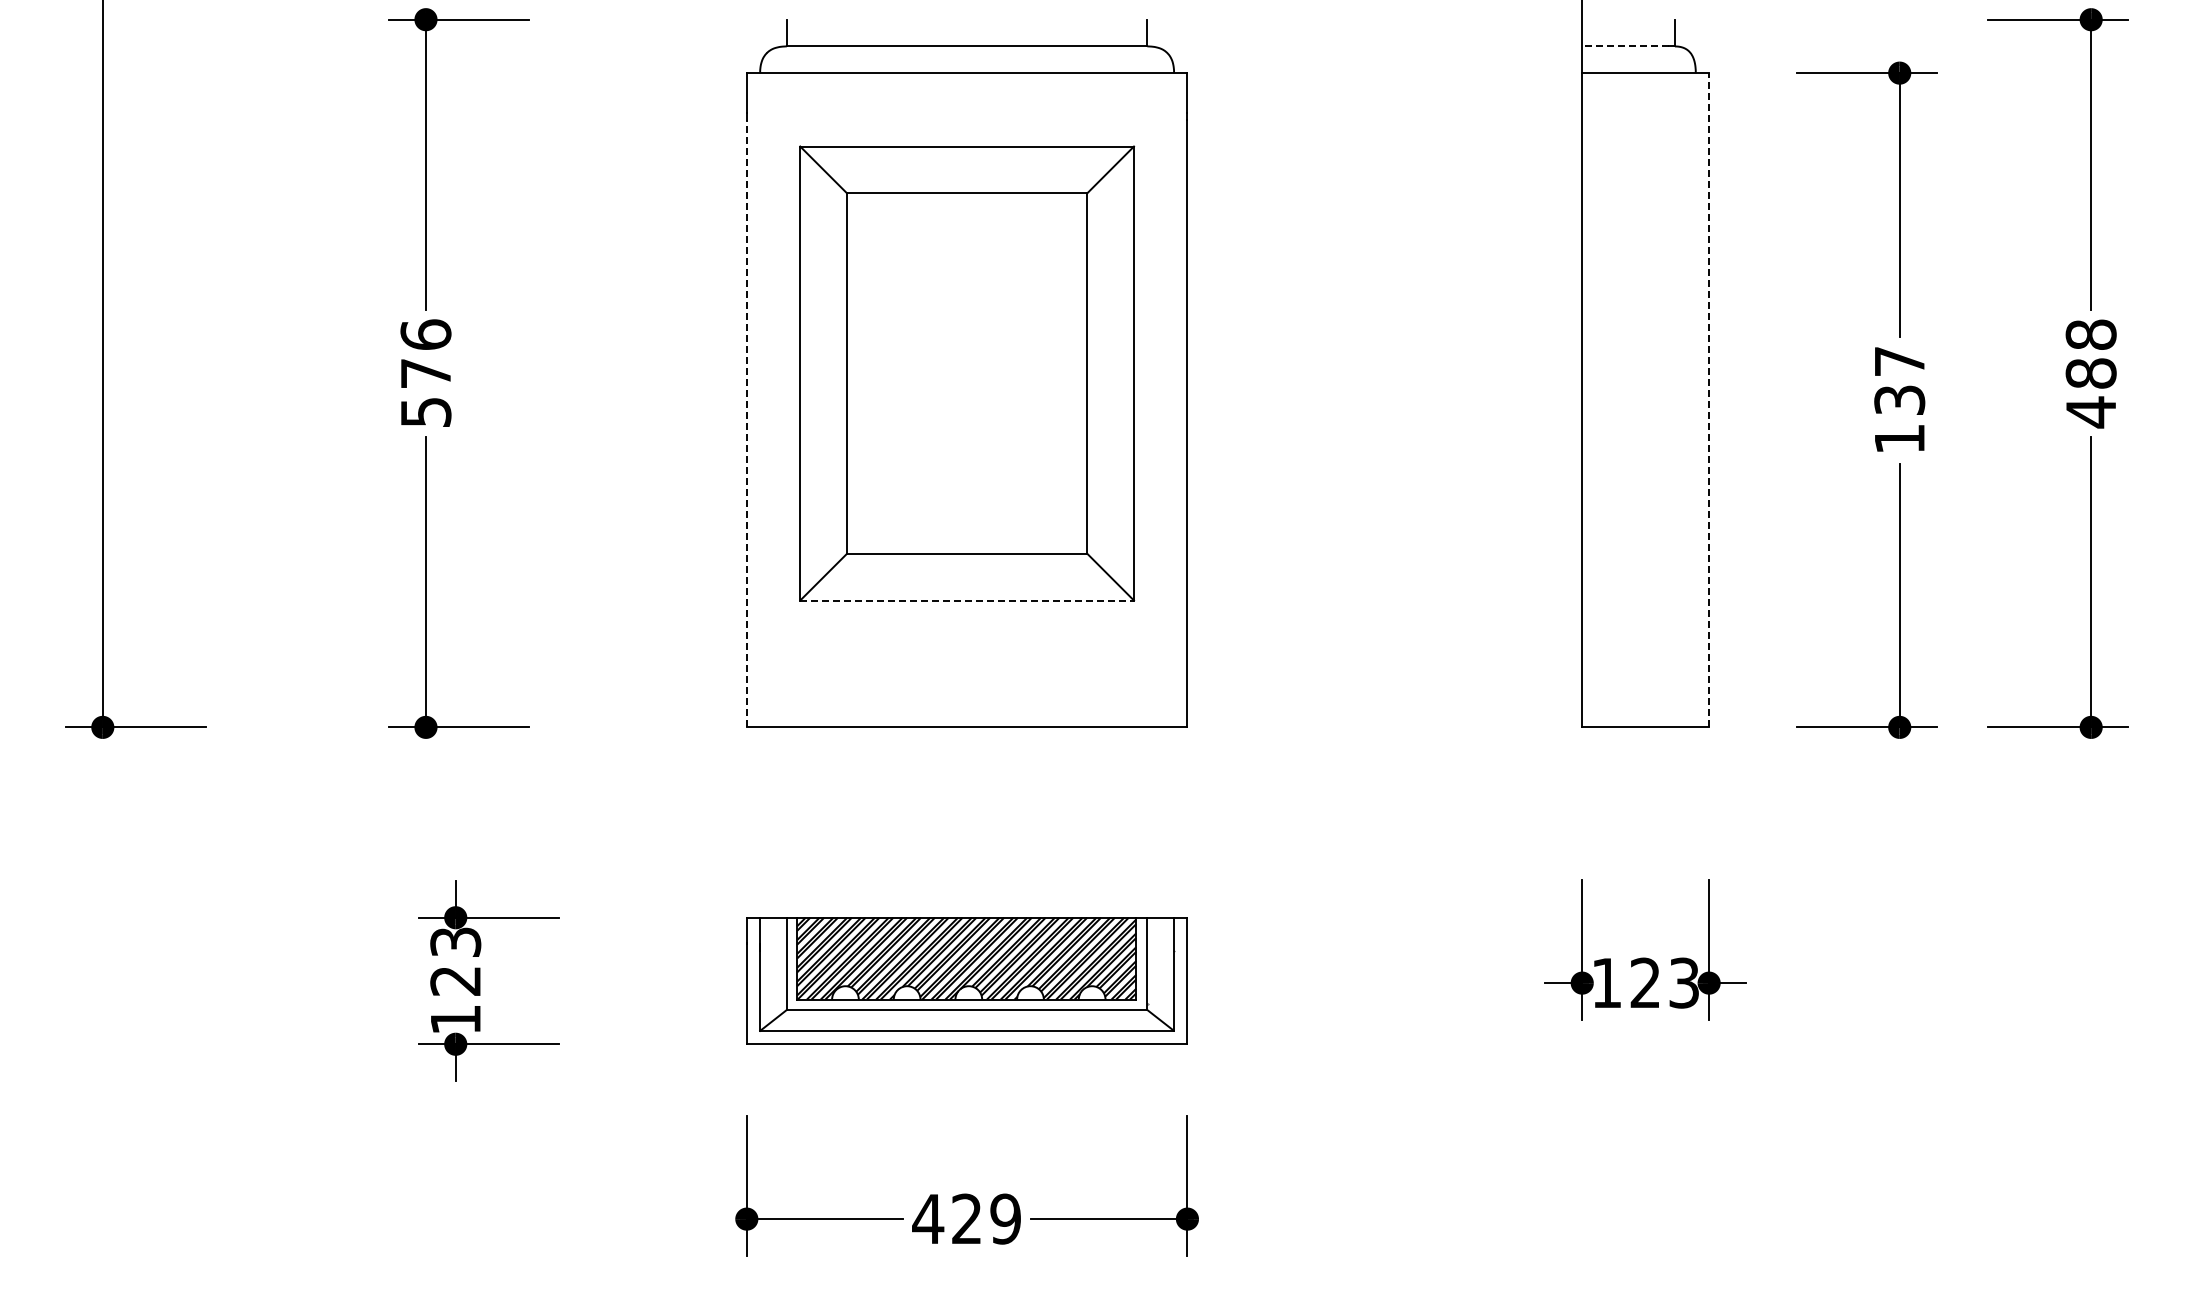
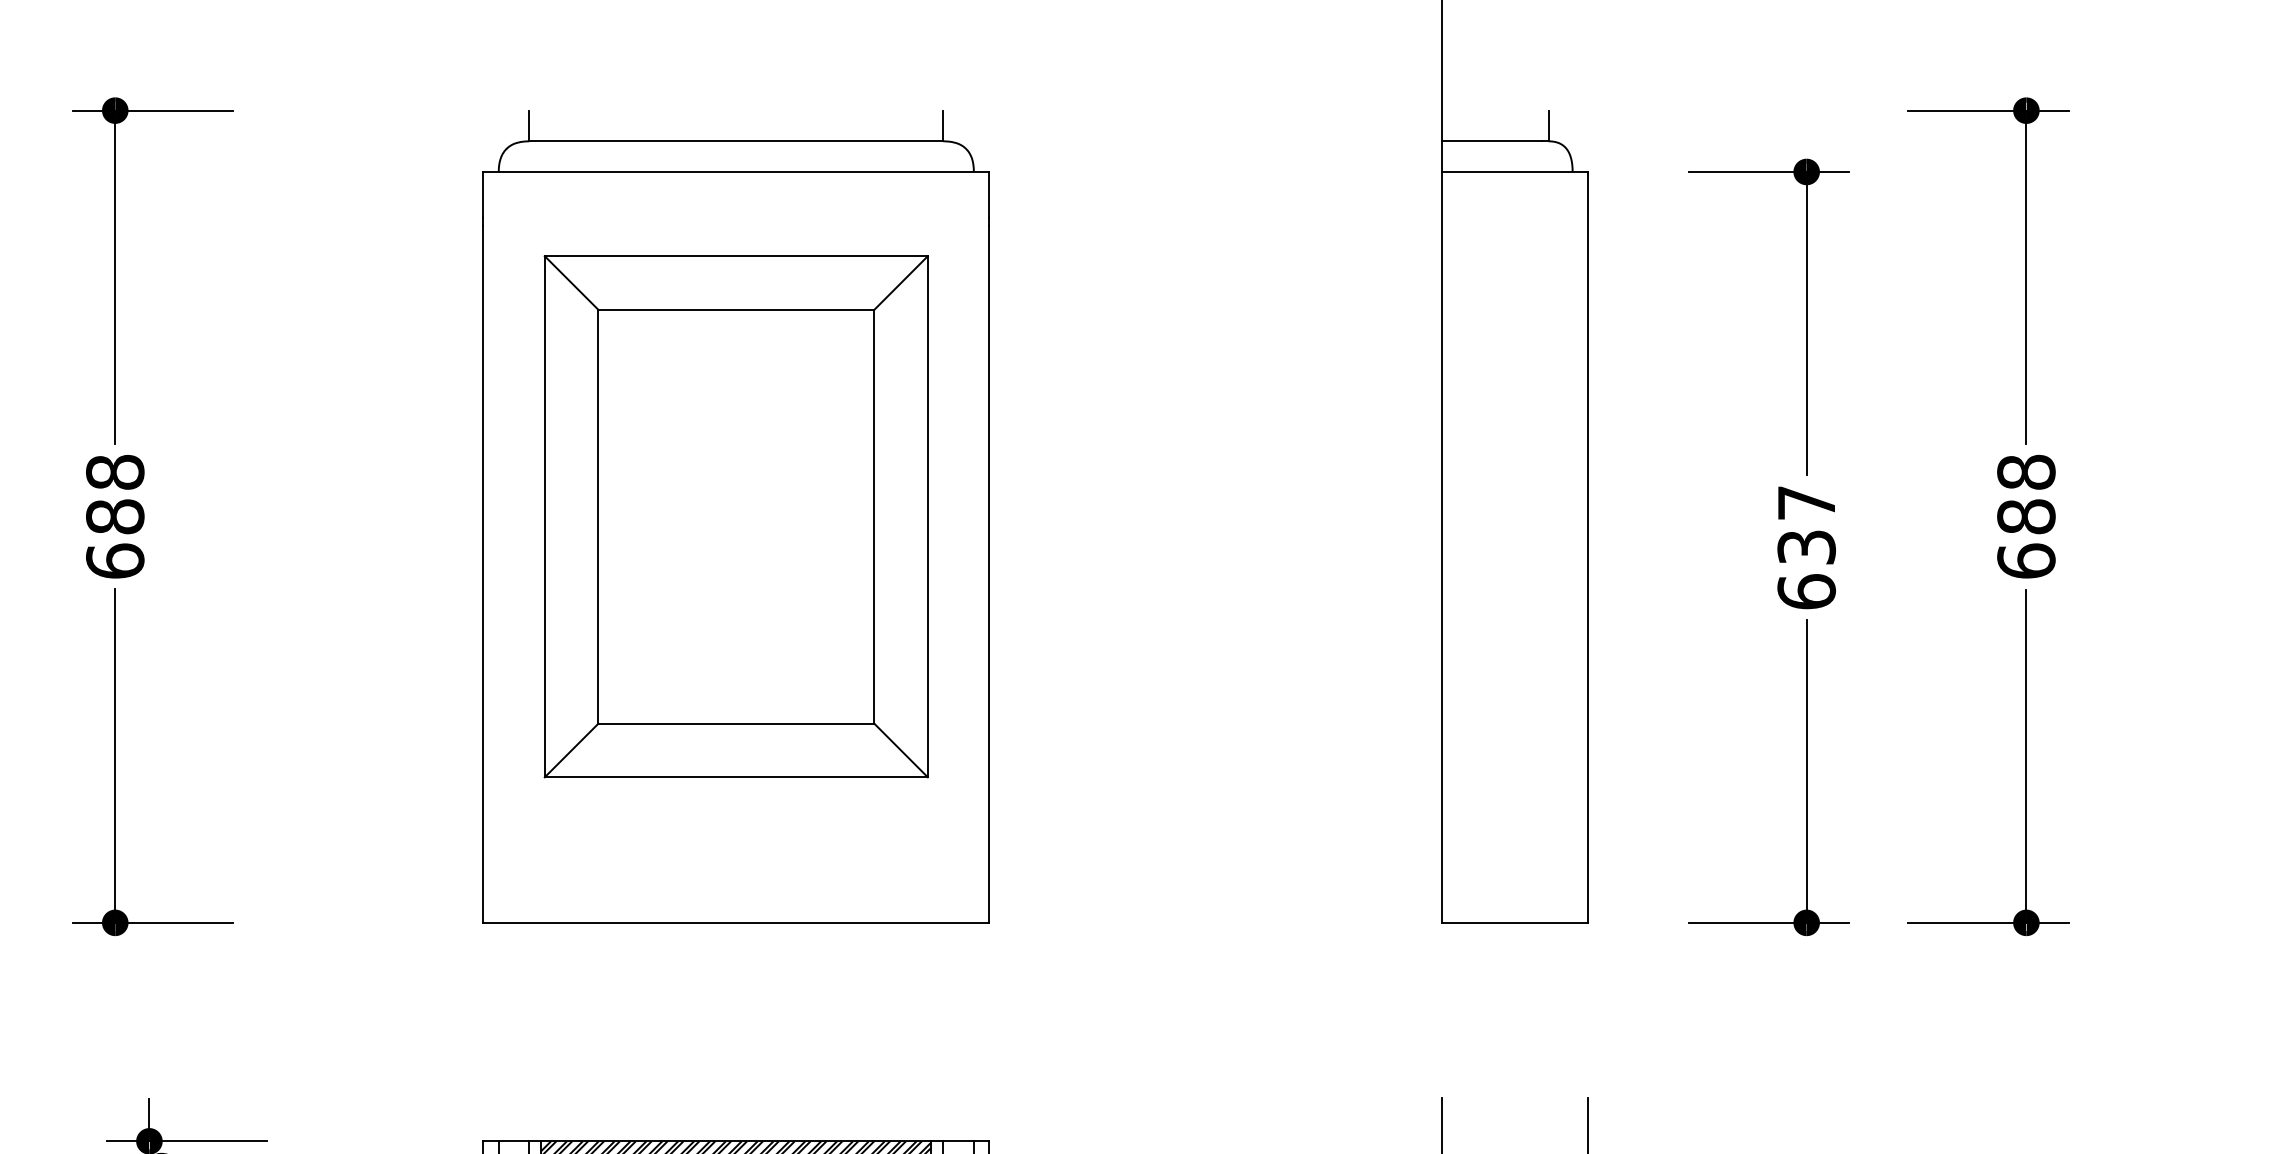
line: (1625, 46) -> (1491, 141), dashed -> solid
text: (425, 373) -> (114, 516), 576 -> 688
line: (1709, 399) -> (1588, 546), dashed -> solid
text: (2090, 412) -> (2025, 561), 488 -> 688
line: (746, 423) -> (483, 574), dashed -> solid
text: (1899, 438) -> (1806, 591), 137 -> 637
line: (967, 600) -> (736, 777), dashed -> solid

